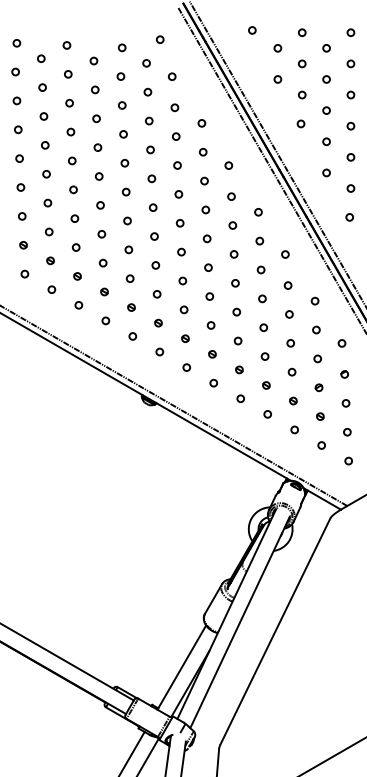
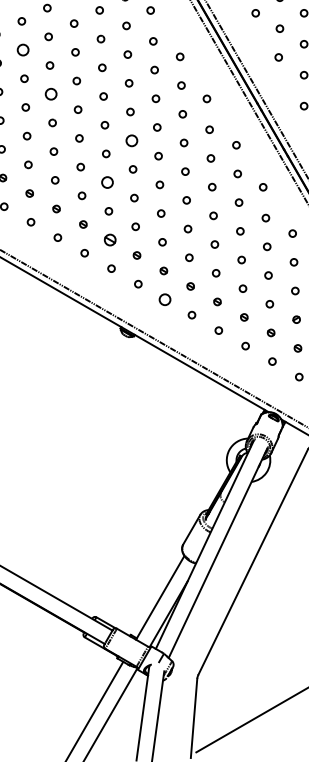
circle: (43, 116) -> (22, 50), size x1.6
circle: (72, 160) -> (51, 93), size x1.6
circle: (152, 207) -> (131, 140), size x1.6
circle: (128, 249) -> (107, 182), size x1.6
part: (131, 307) -> (110, 239), size x1.6
circle: (186, 367) -> (164, 299), size x1.6

